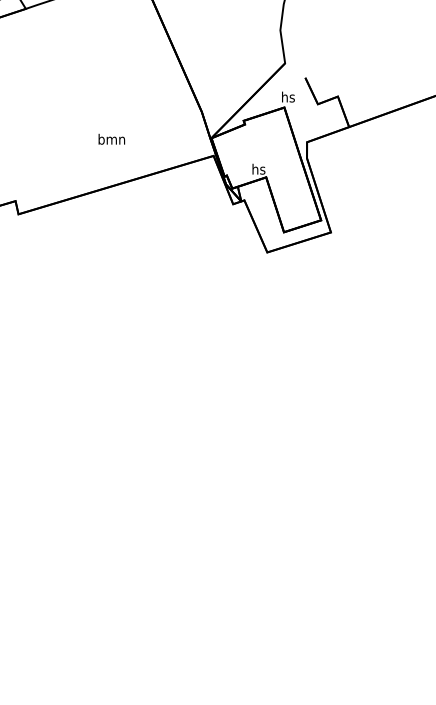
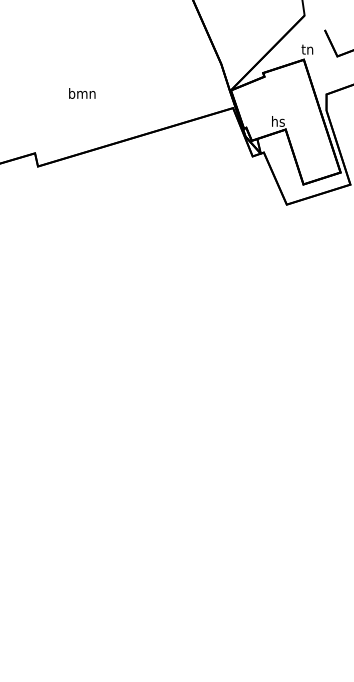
text: (288, 96) -> (307, 48), hs -> tn
text: (111, 138) -> (81, 92), moved

